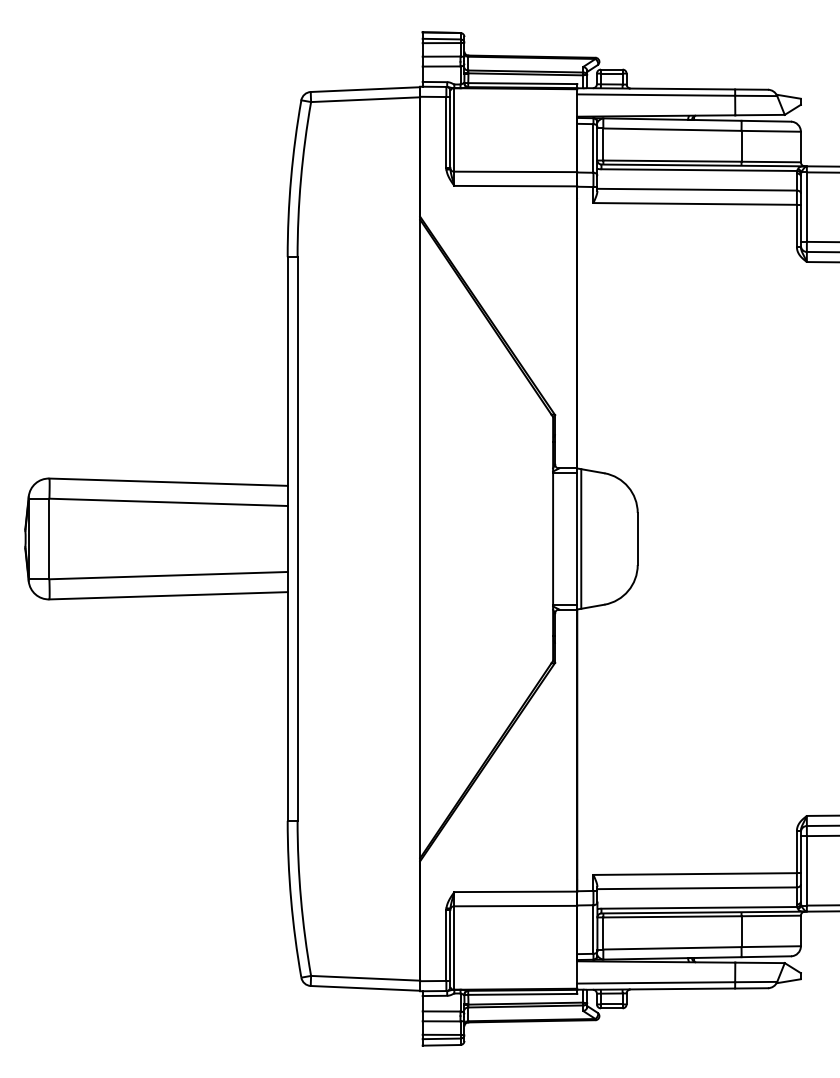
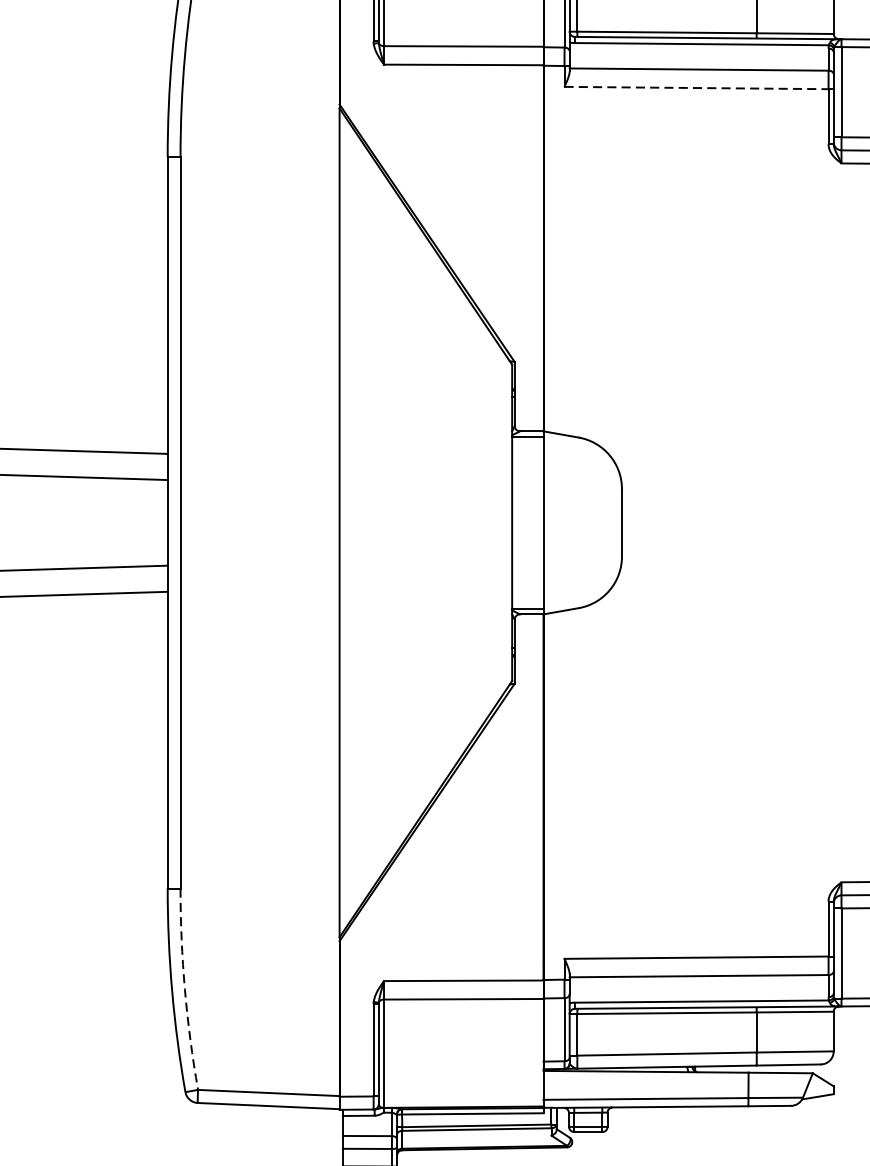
line: (695, 203) -> (696, 87), solid -> dashed
line: (581, 538) -> (548, 522), removed
arc: (300, 898) -> (184, 989), solid -> dashed

